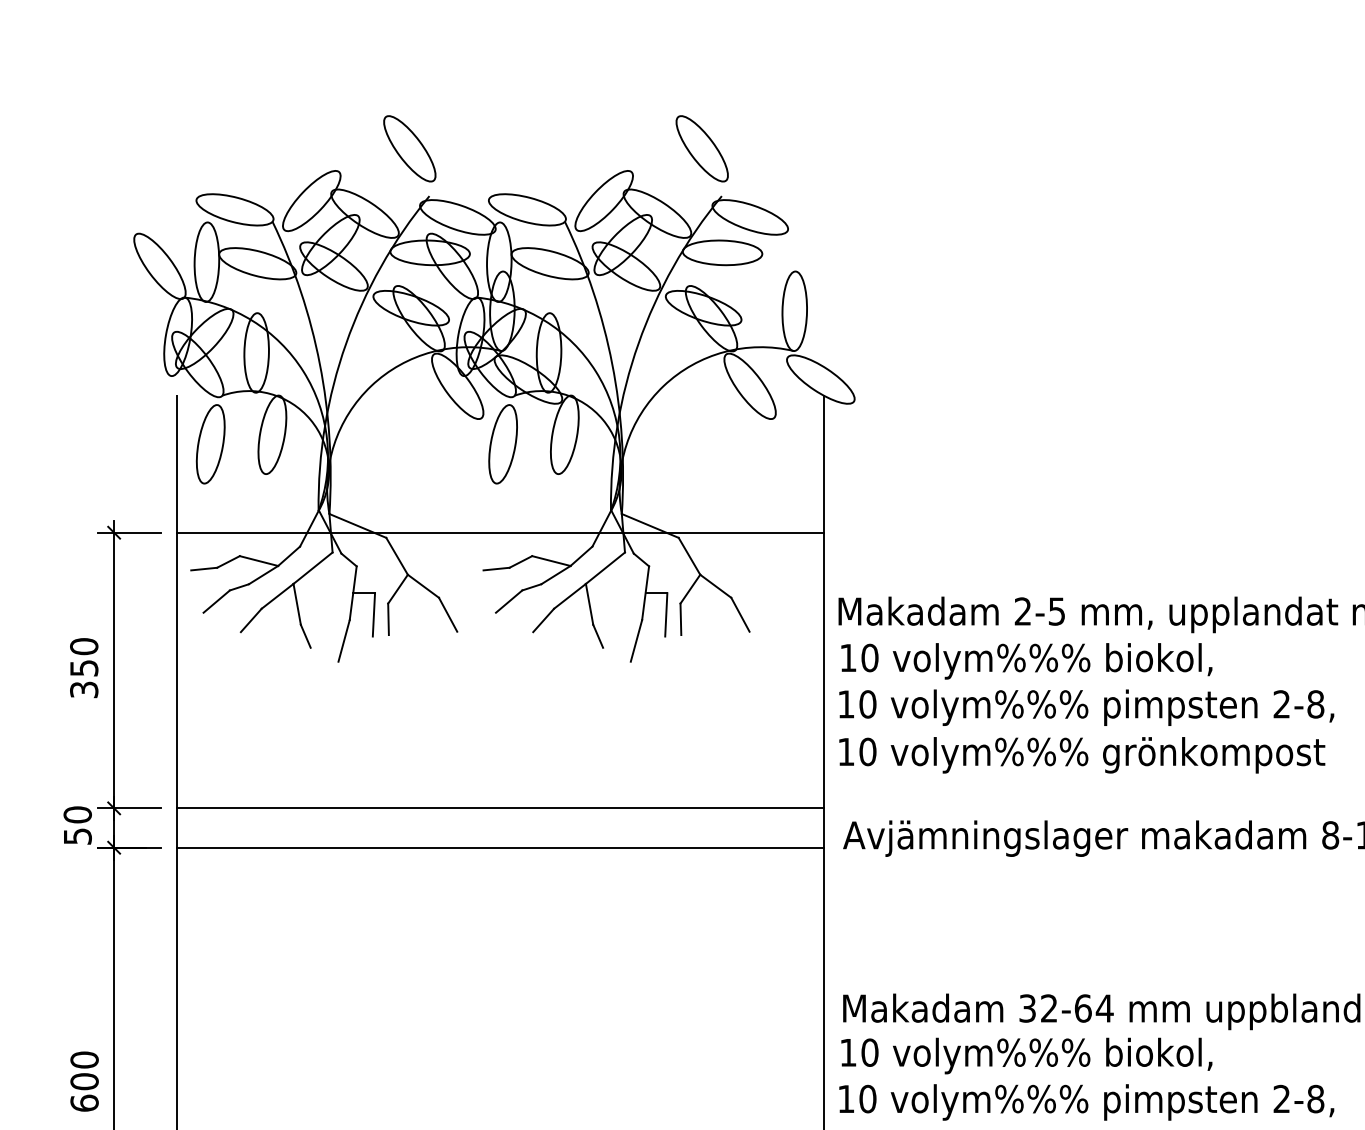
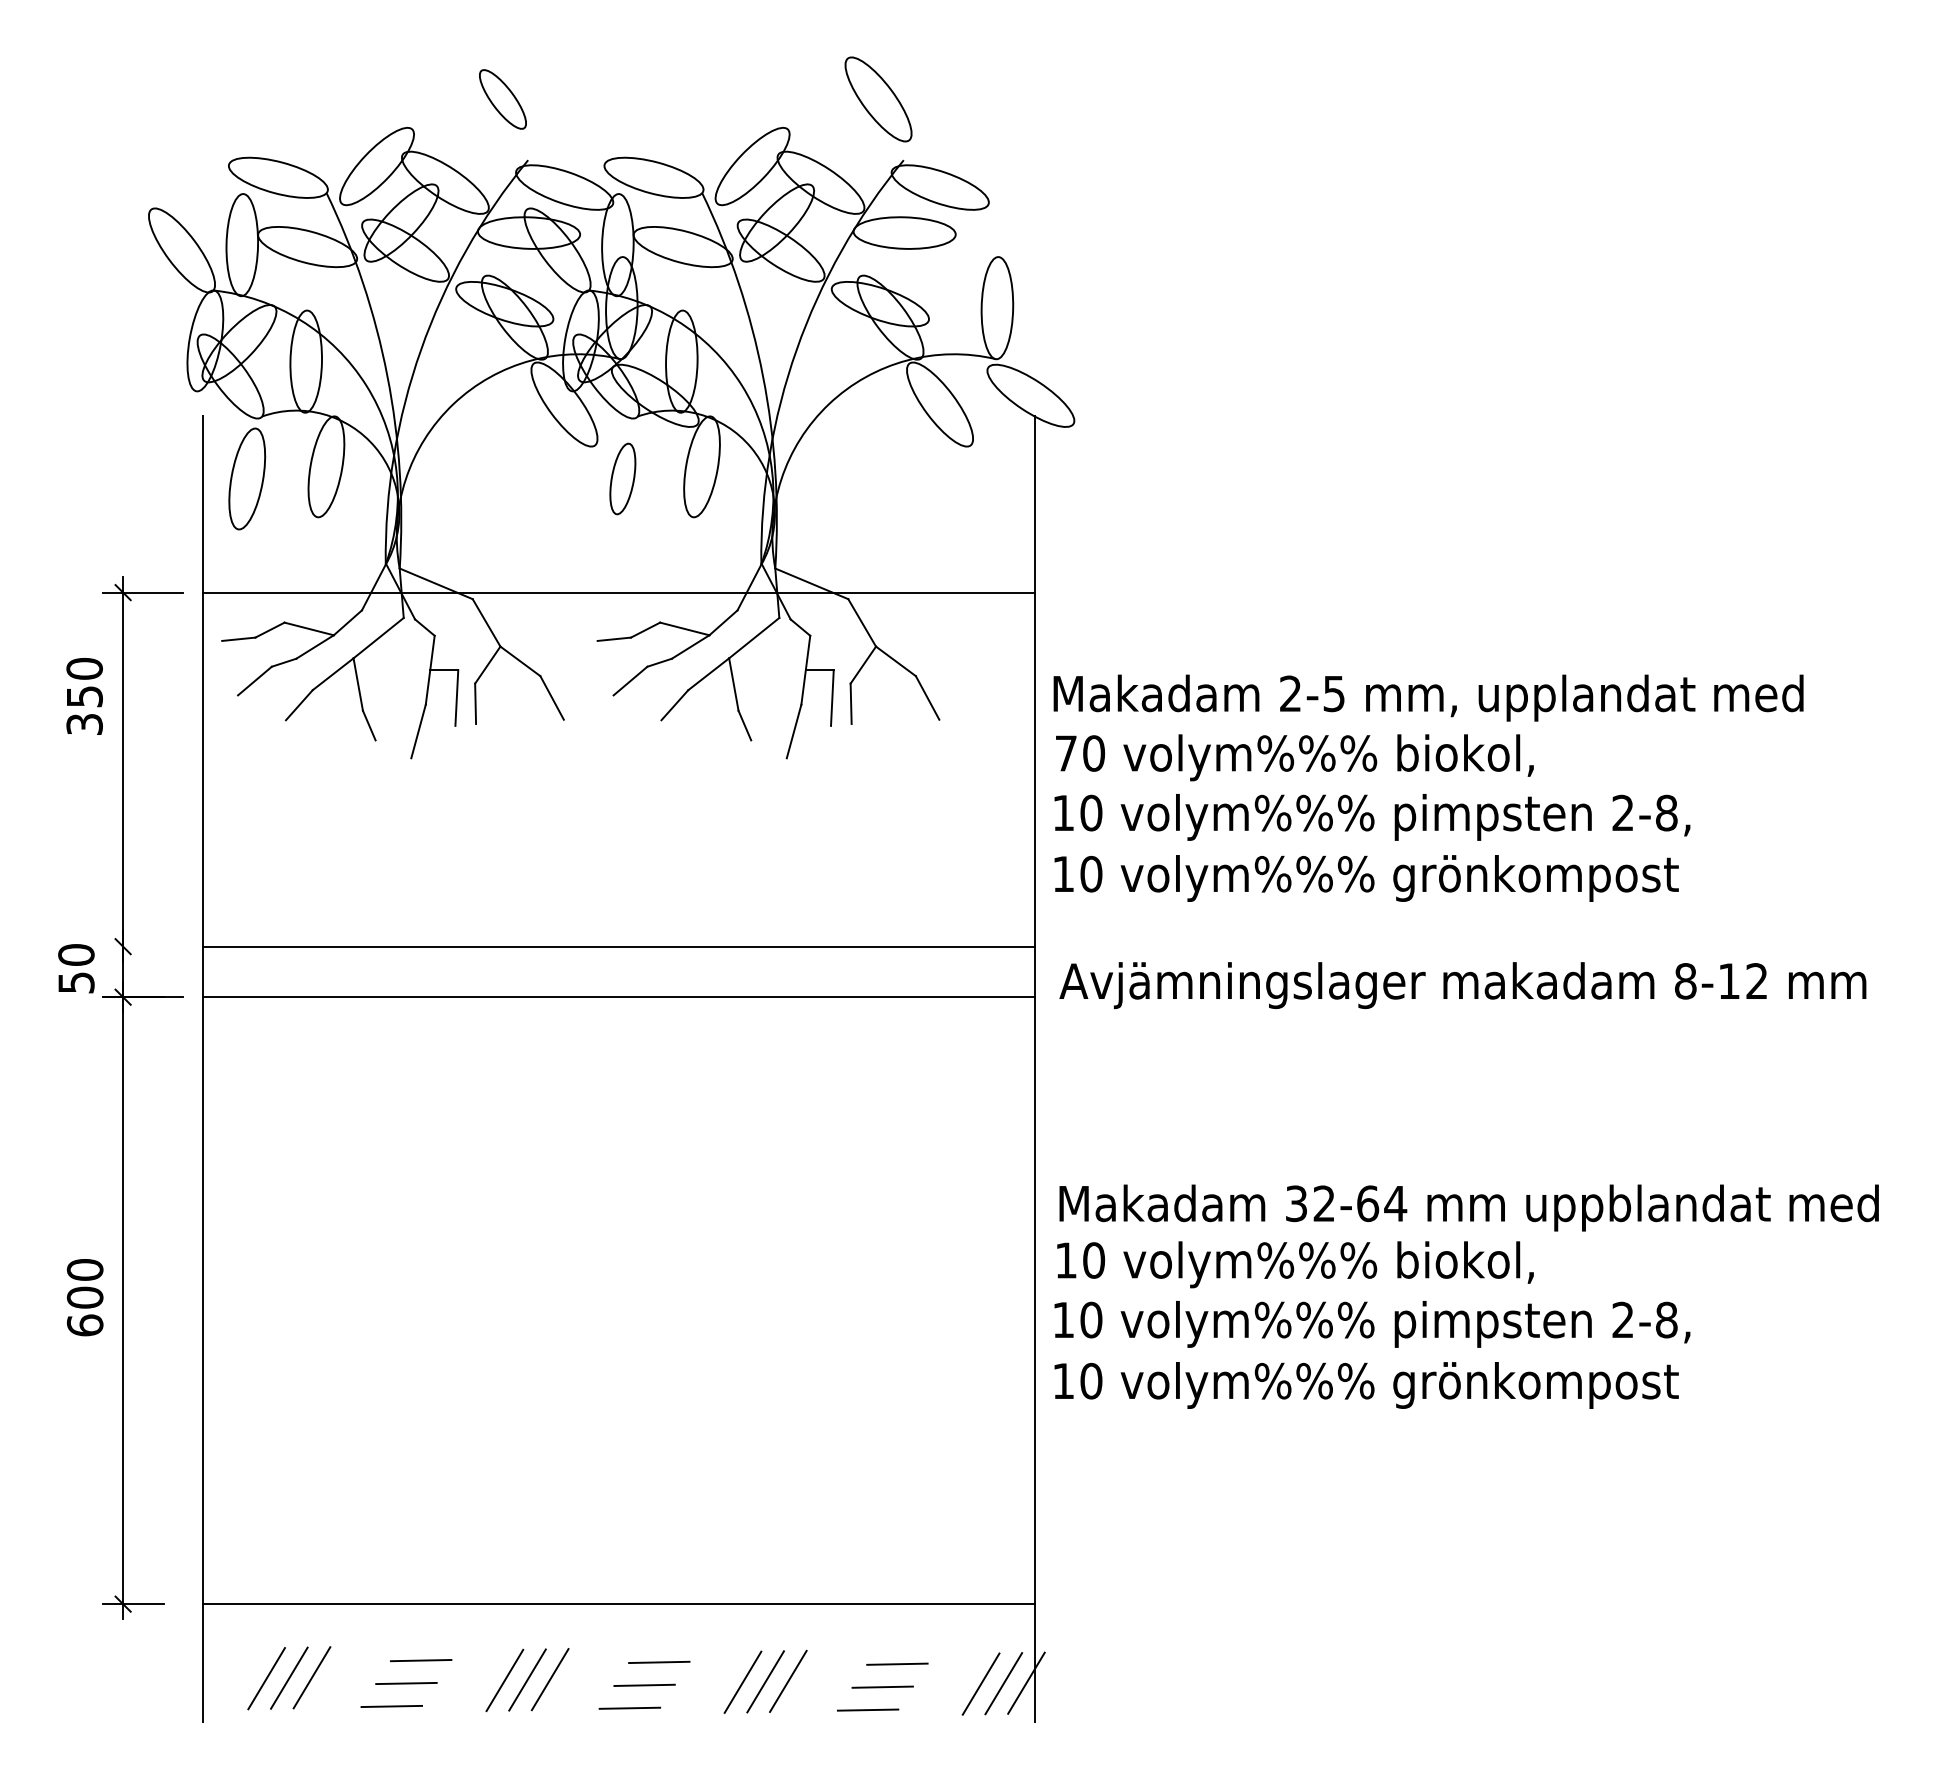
part: (409, 148) -> (502, 99), size x0.7
part: (502, 443) -> (622, 478), size x0.7
text: (848, 658) -> (1066, 753), 10 -> 70
text: (84, 668) -> (84, 696), moved
line: (129, 808) -> (142, 946), removed

